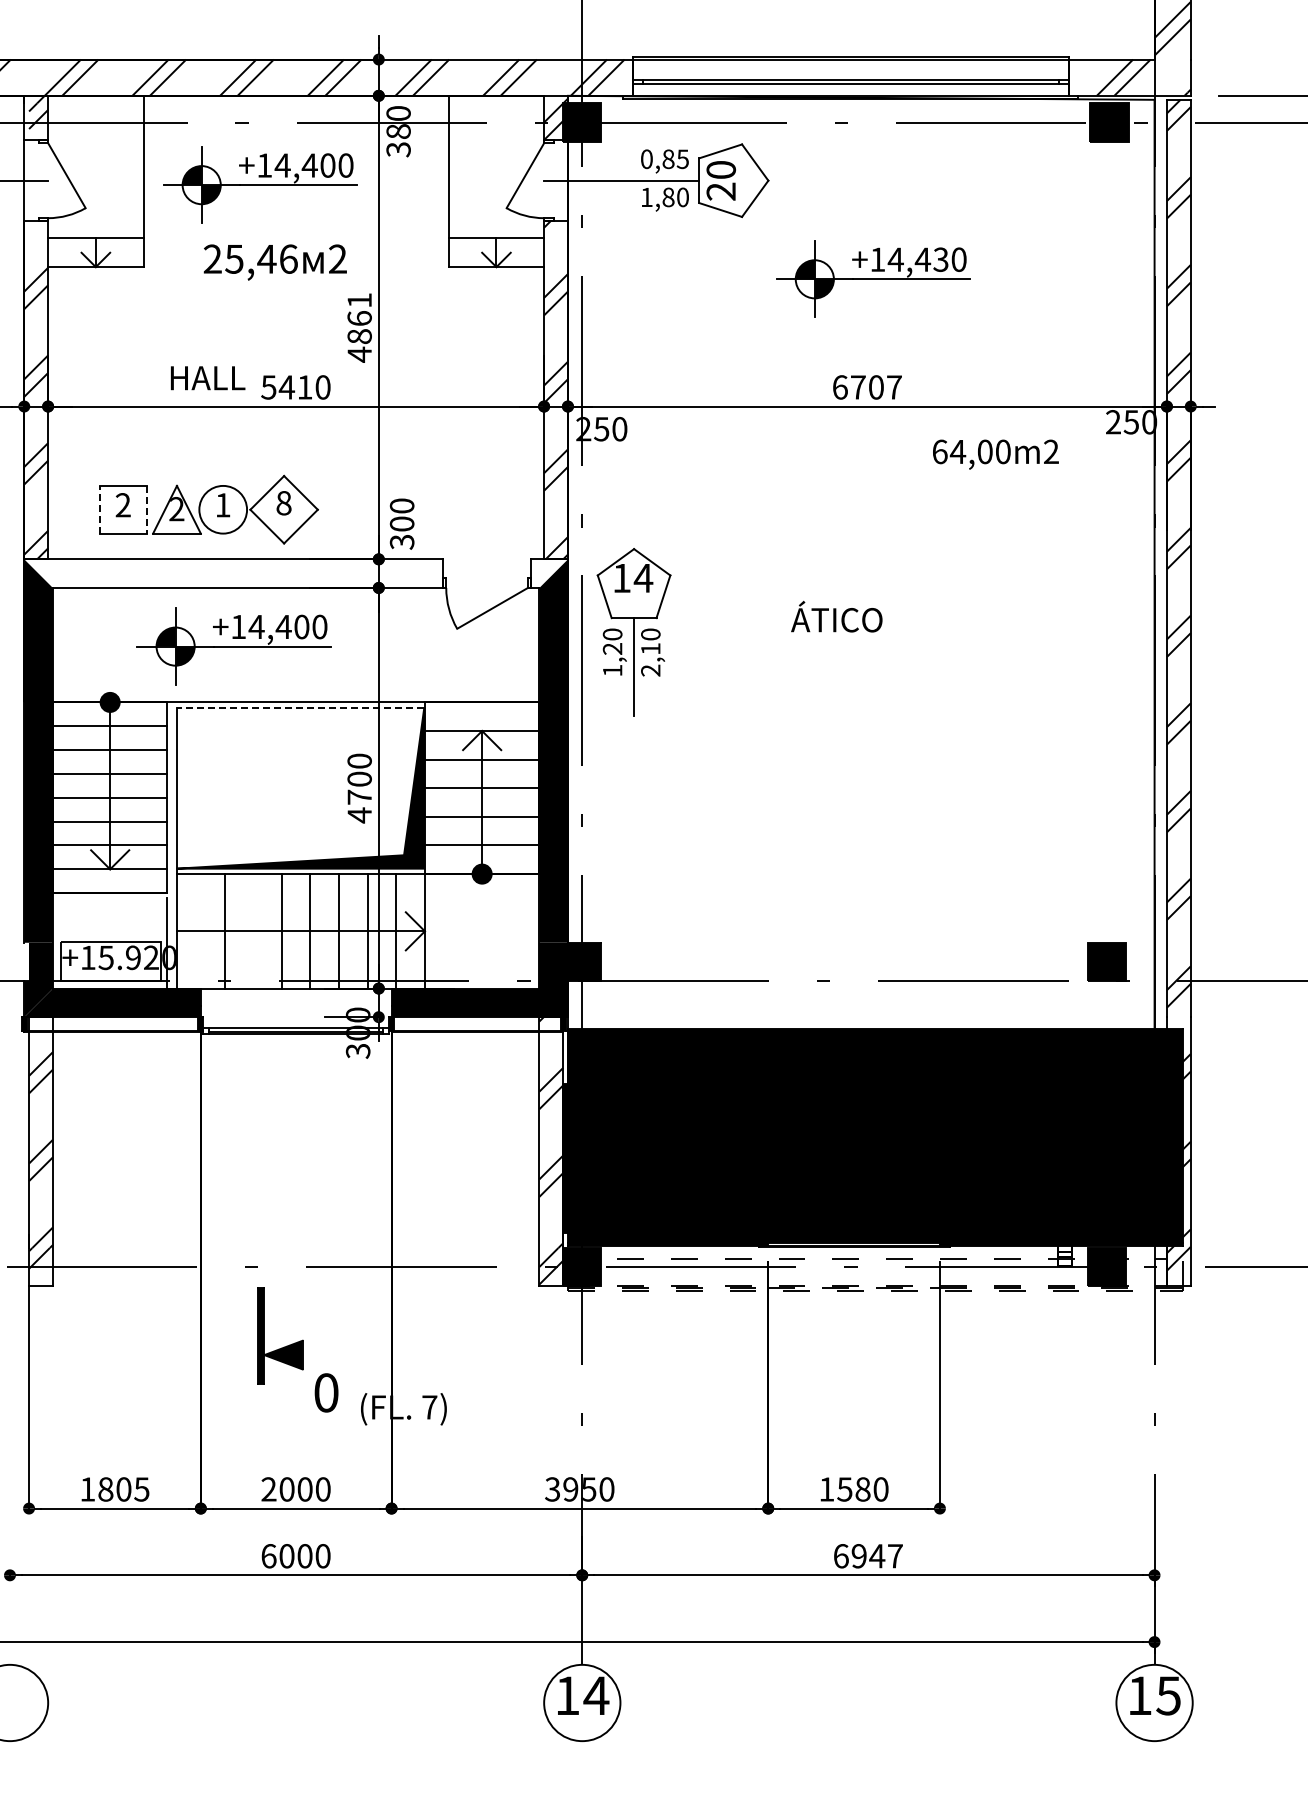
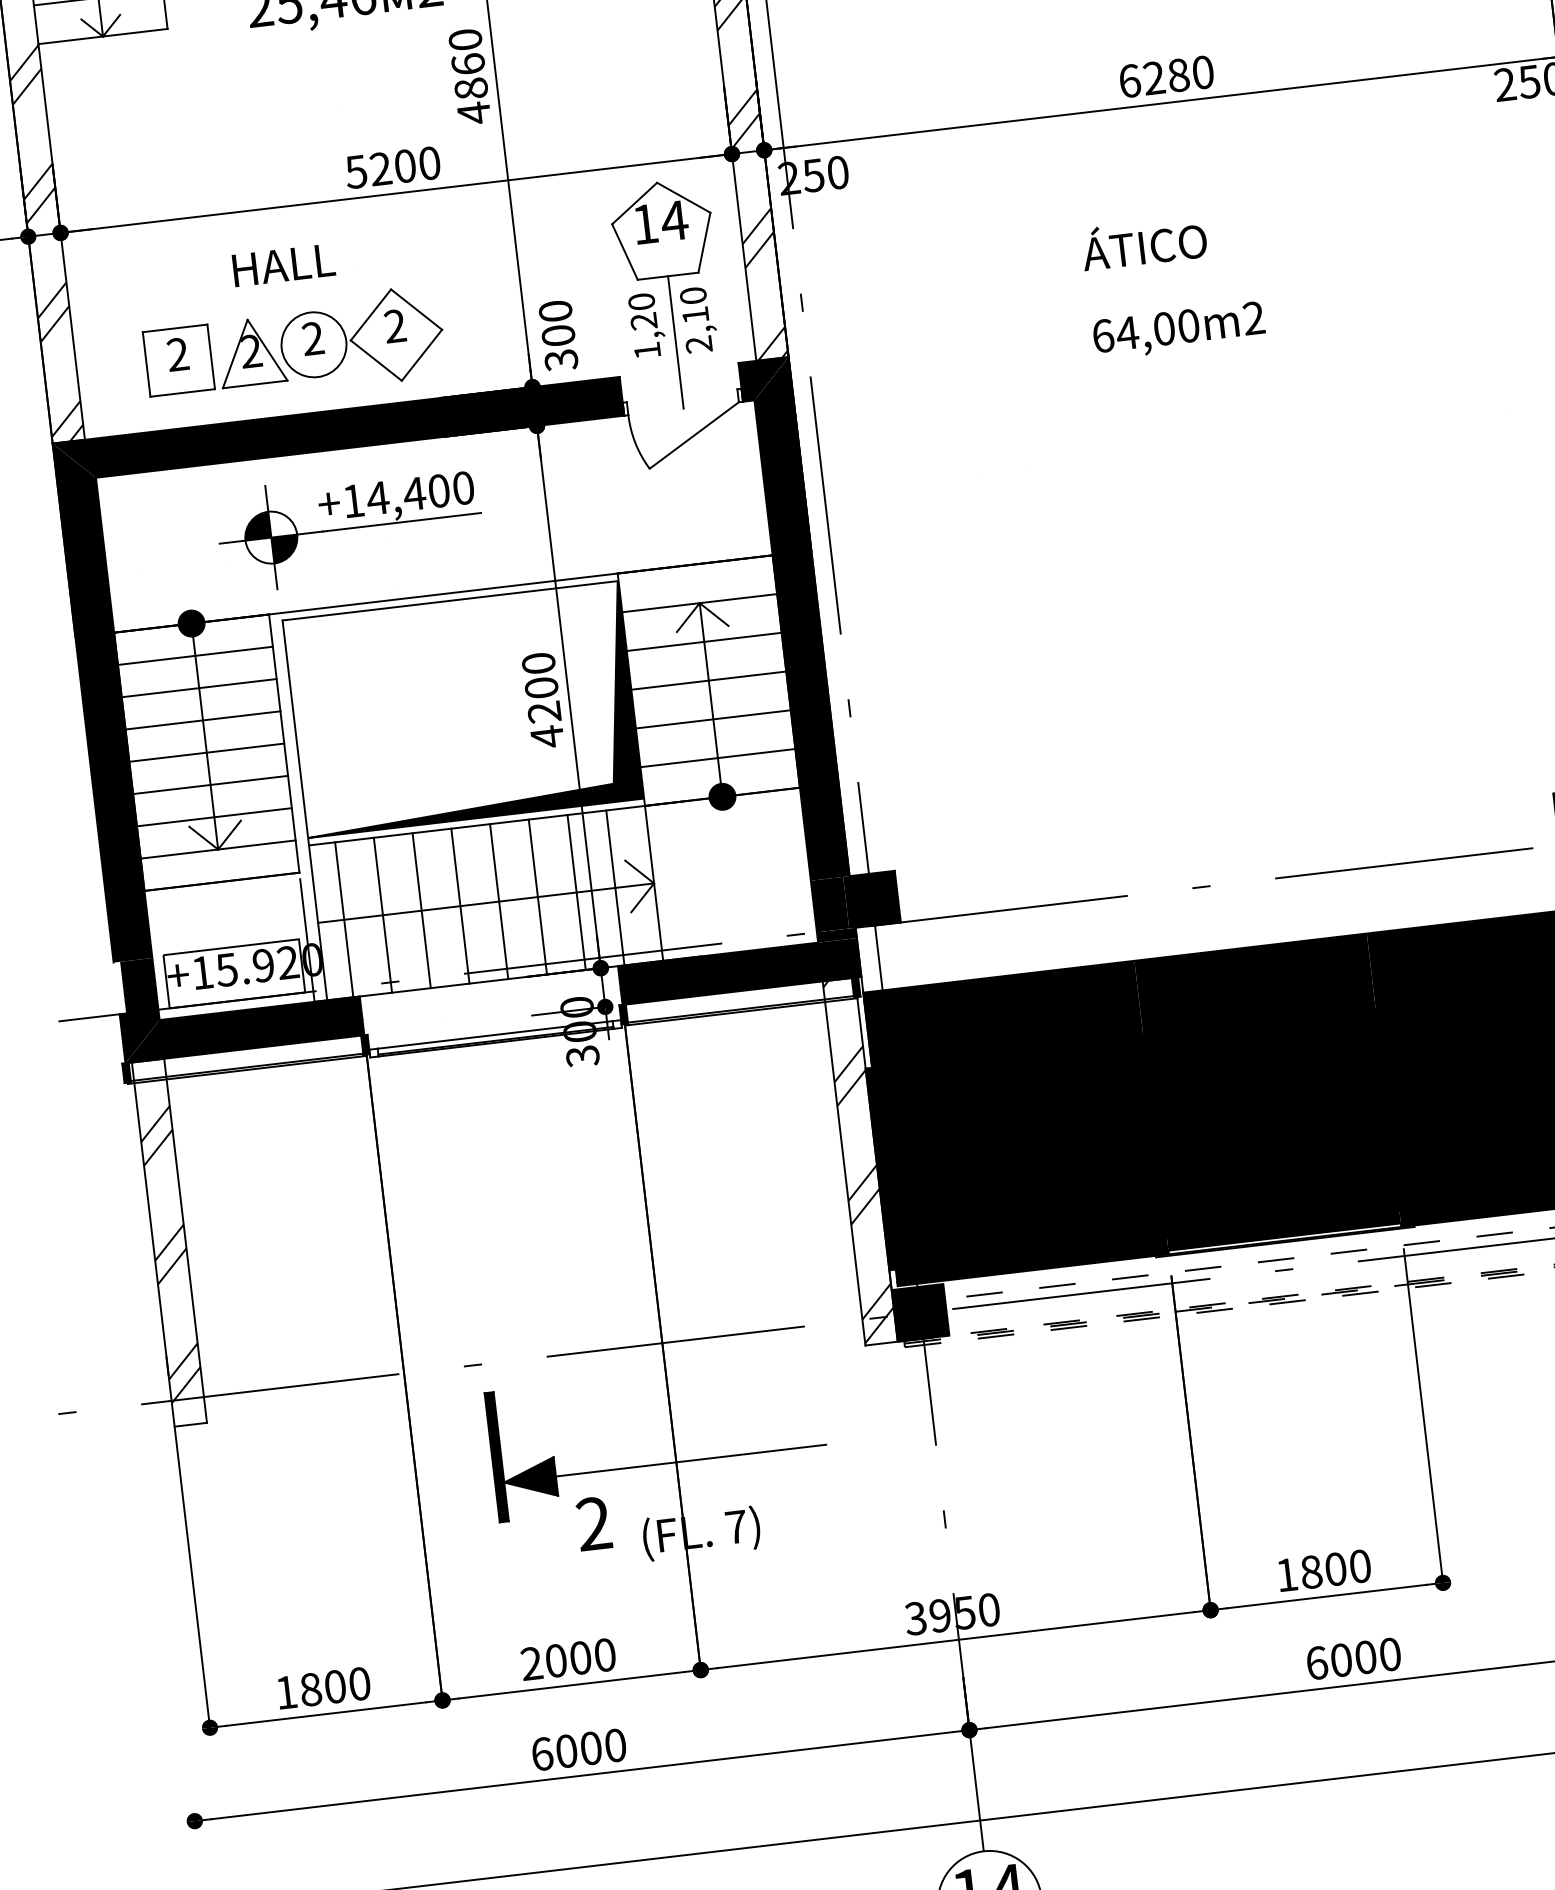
text: (359, 300) -> (465, 39), 4861 -> 4860
text: (208, 378) -> (284, 265), moved
text: (295, 387) -> (392, 167), 5410 -> 5200
text: (875, 387) -> (1177, 75), 6707 -> 6280
text: (995, 454) -> (1178, 330), moved
text: (283, 503) -> (394, 326), 8 -> 2
text: (222, 505) -> (312, 339), 1 -> 2
line: (99, 509) -> (146, 364), dashed -> solid
line: (147, 509) -> (211, 356), dashed -> solid
fill: (233, 573) -> (338, 429), added
fill: (548, 573) -> (764, 379), added
text: (836, 616) -> (1143, 242), moved
part: (633, 632) -> (669, 295), moved
line: (300, 707) -> (450, 600), dashed -> solid
text: (359, 796) -> (544, 711), 4700 -> 4200
line: (196, 931) -> (344, 919), added
line: (253, 931) -> (422, 910), added
line: (402, 1355) -> (691, 1461), added
text: (326, 1392) -> (594, 1523), 0 -> 2
text: (141, 1489) -> (359, 1684), 1805 -> 1800
text: (853, 1489) -> (1323, 1570), 1580 -> 1800
text: (876, 1556) -> (1364, 1657), 6947 -> 6000

